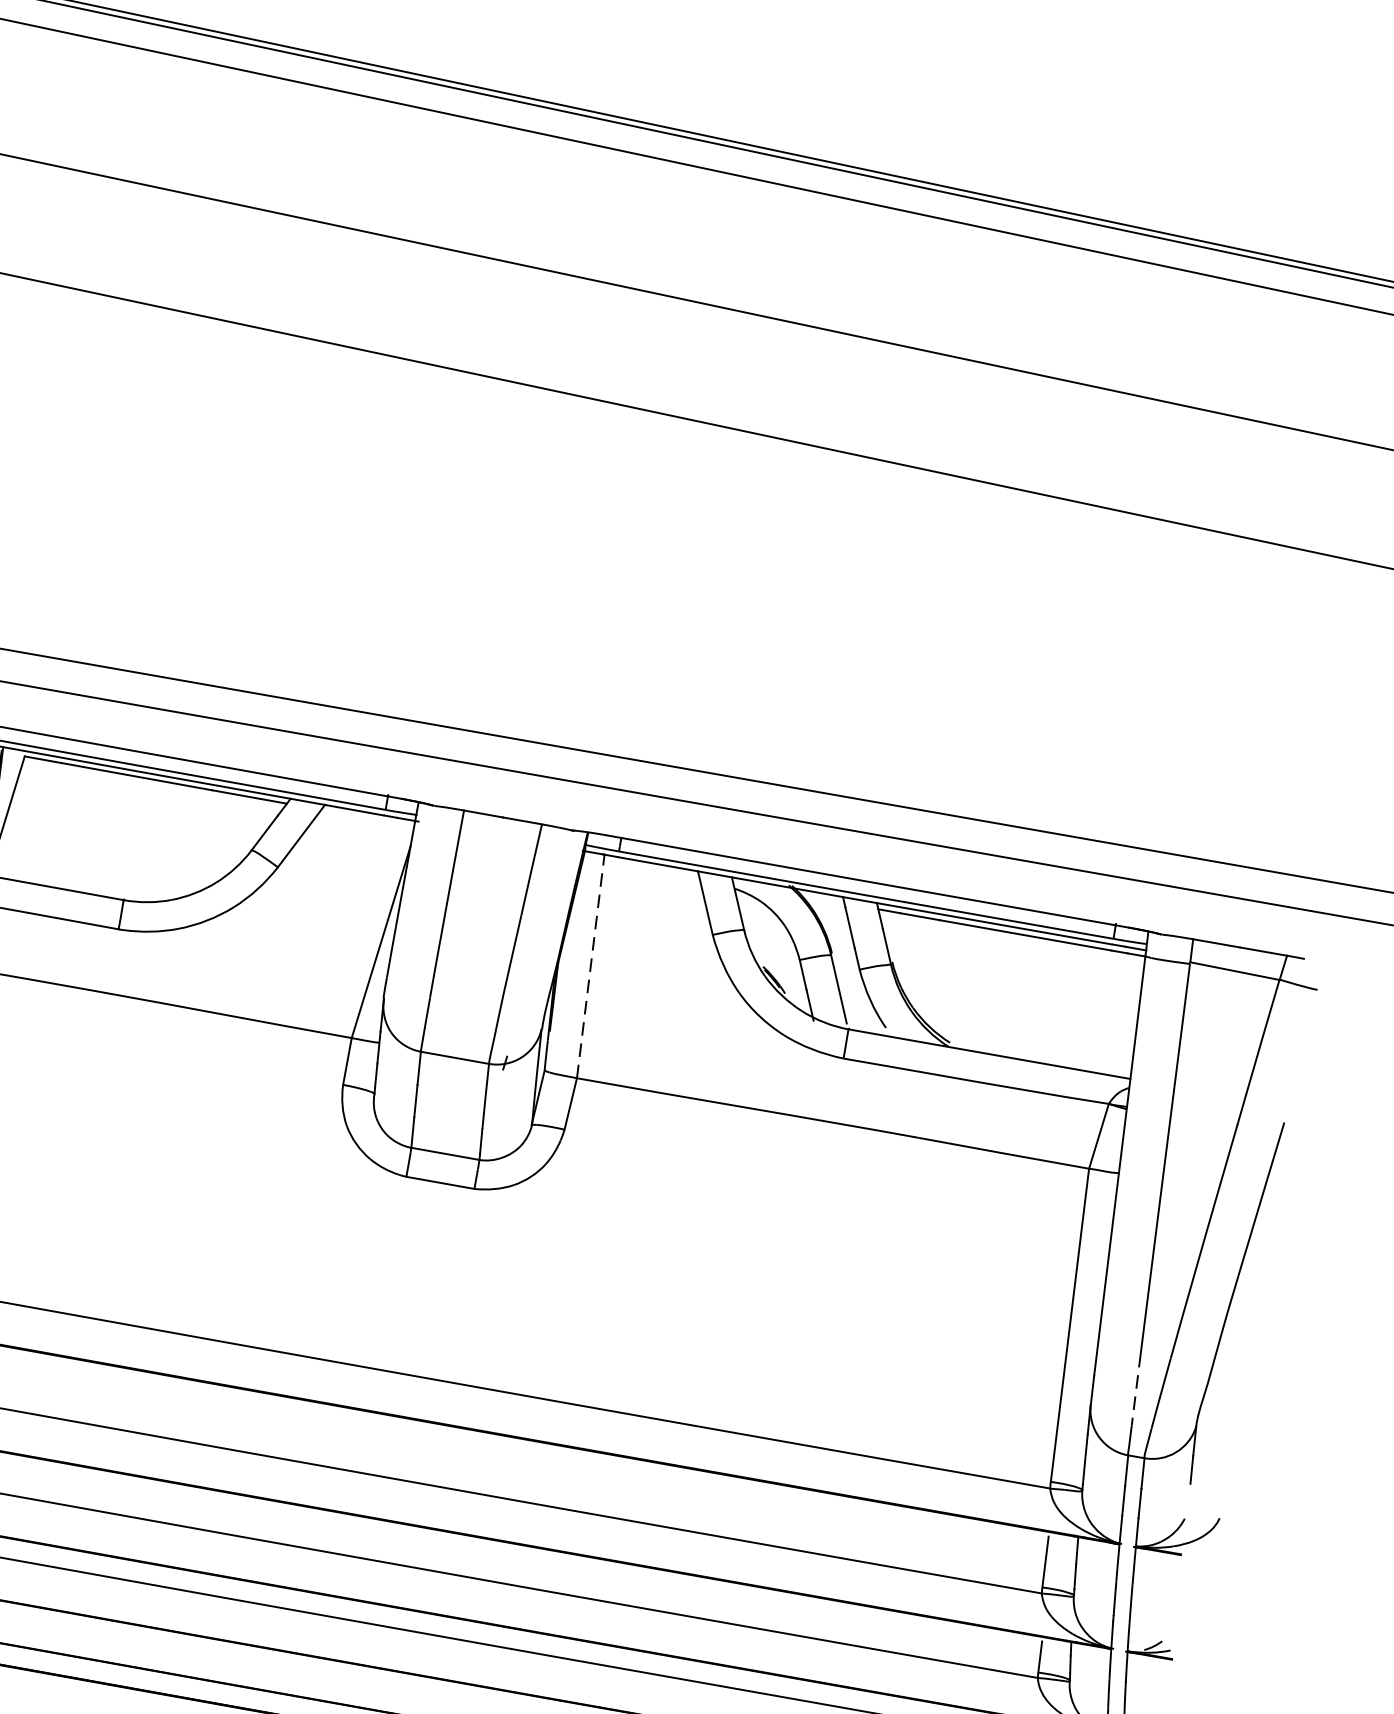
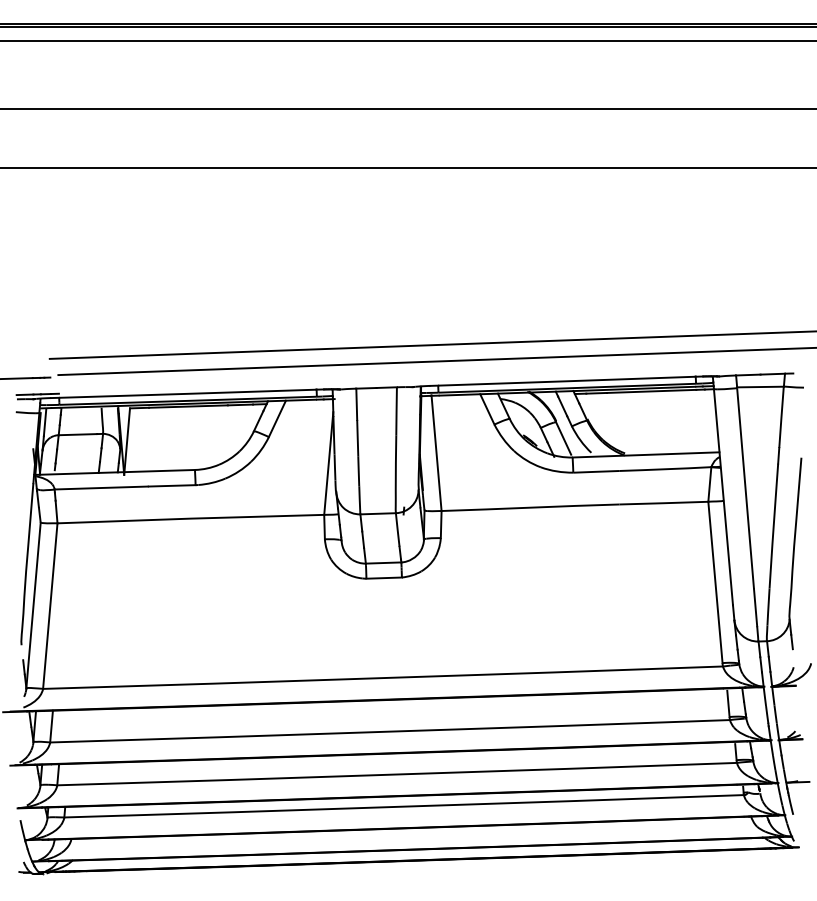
line: (590, 964) -> (436, 452), dashed -> solid
line: (1136, 1389) -> (755, 607), dashed -> solid

